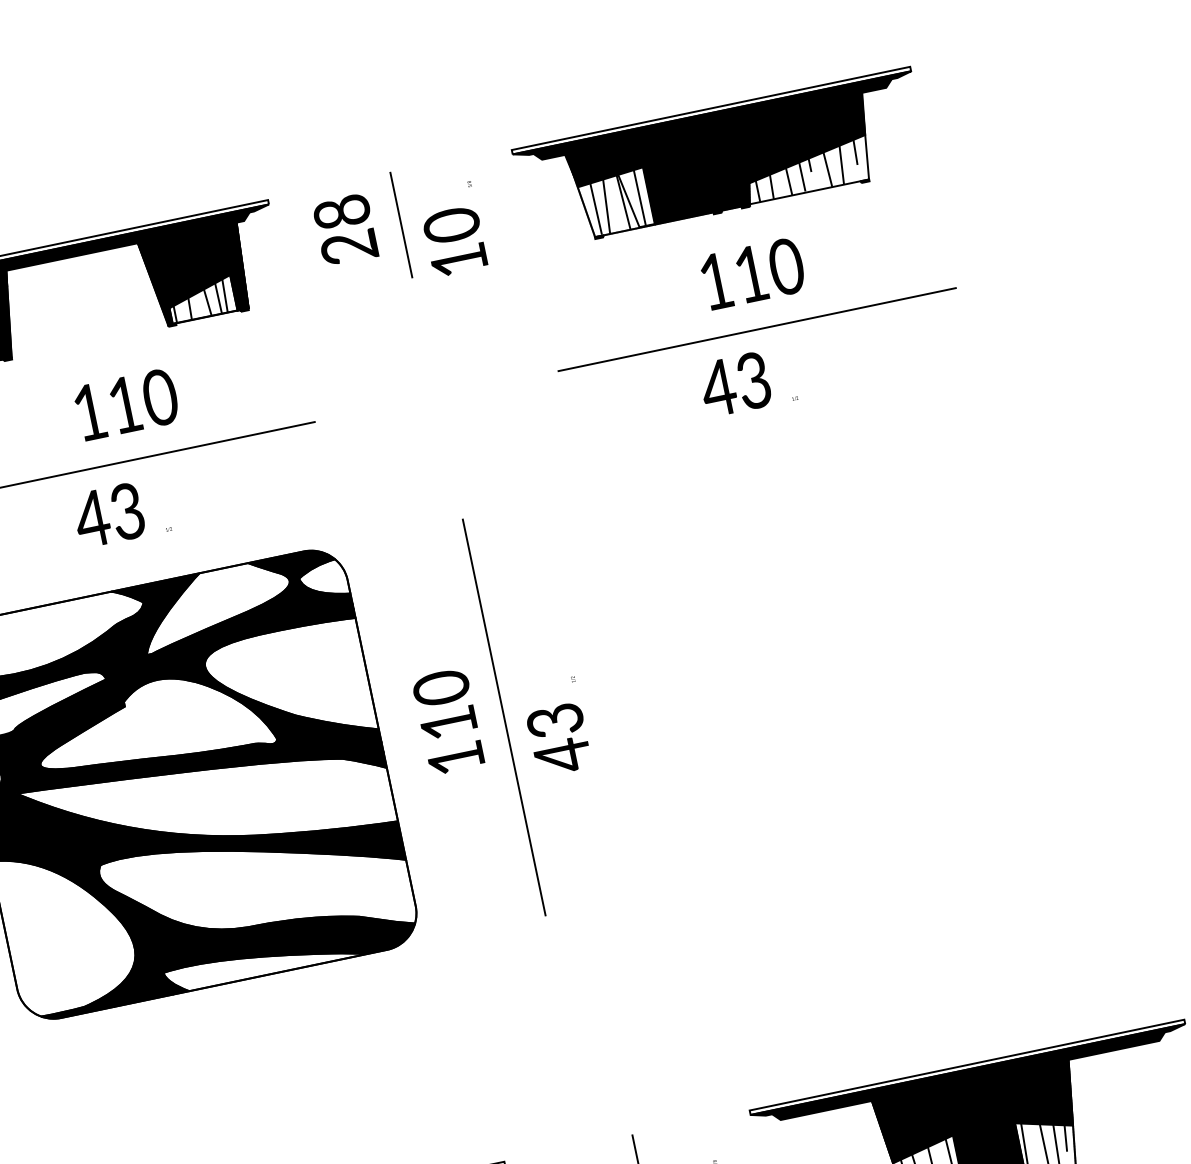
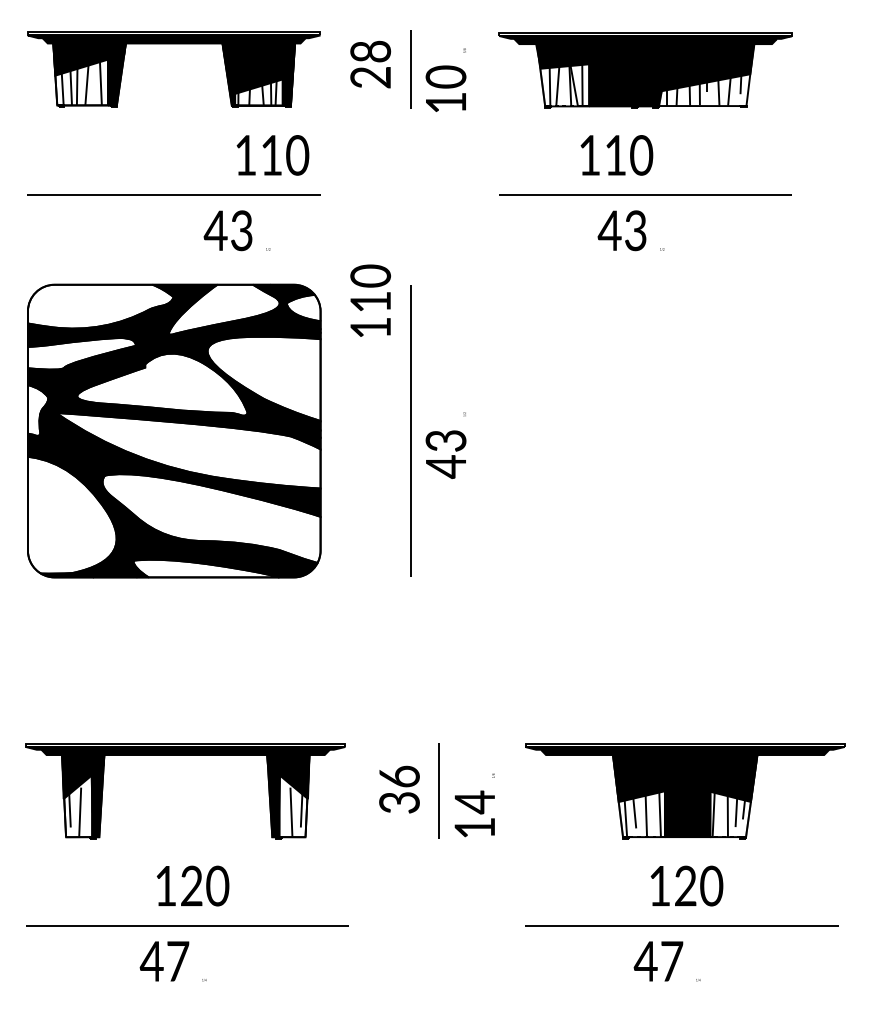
text: (752, 274) -> (616, 155), moved
text: (126, 404) -> (272, 155), moved
text: (120, 512) -> (236, 230), moved
text: (448, 721) -> (370, 300), moved

